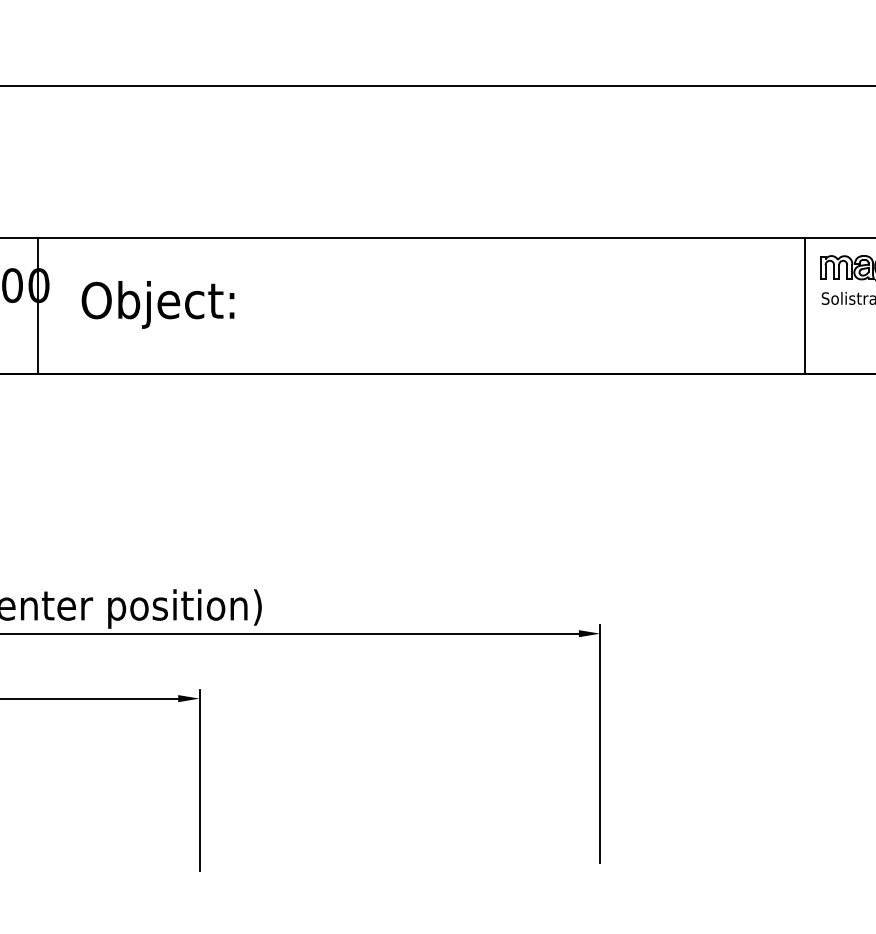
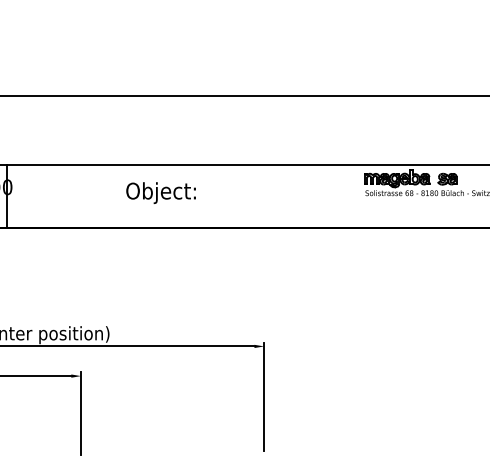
text: (156, 303) -> (160, 192), moved
line: (804, 305) -> (357, 196), removed

